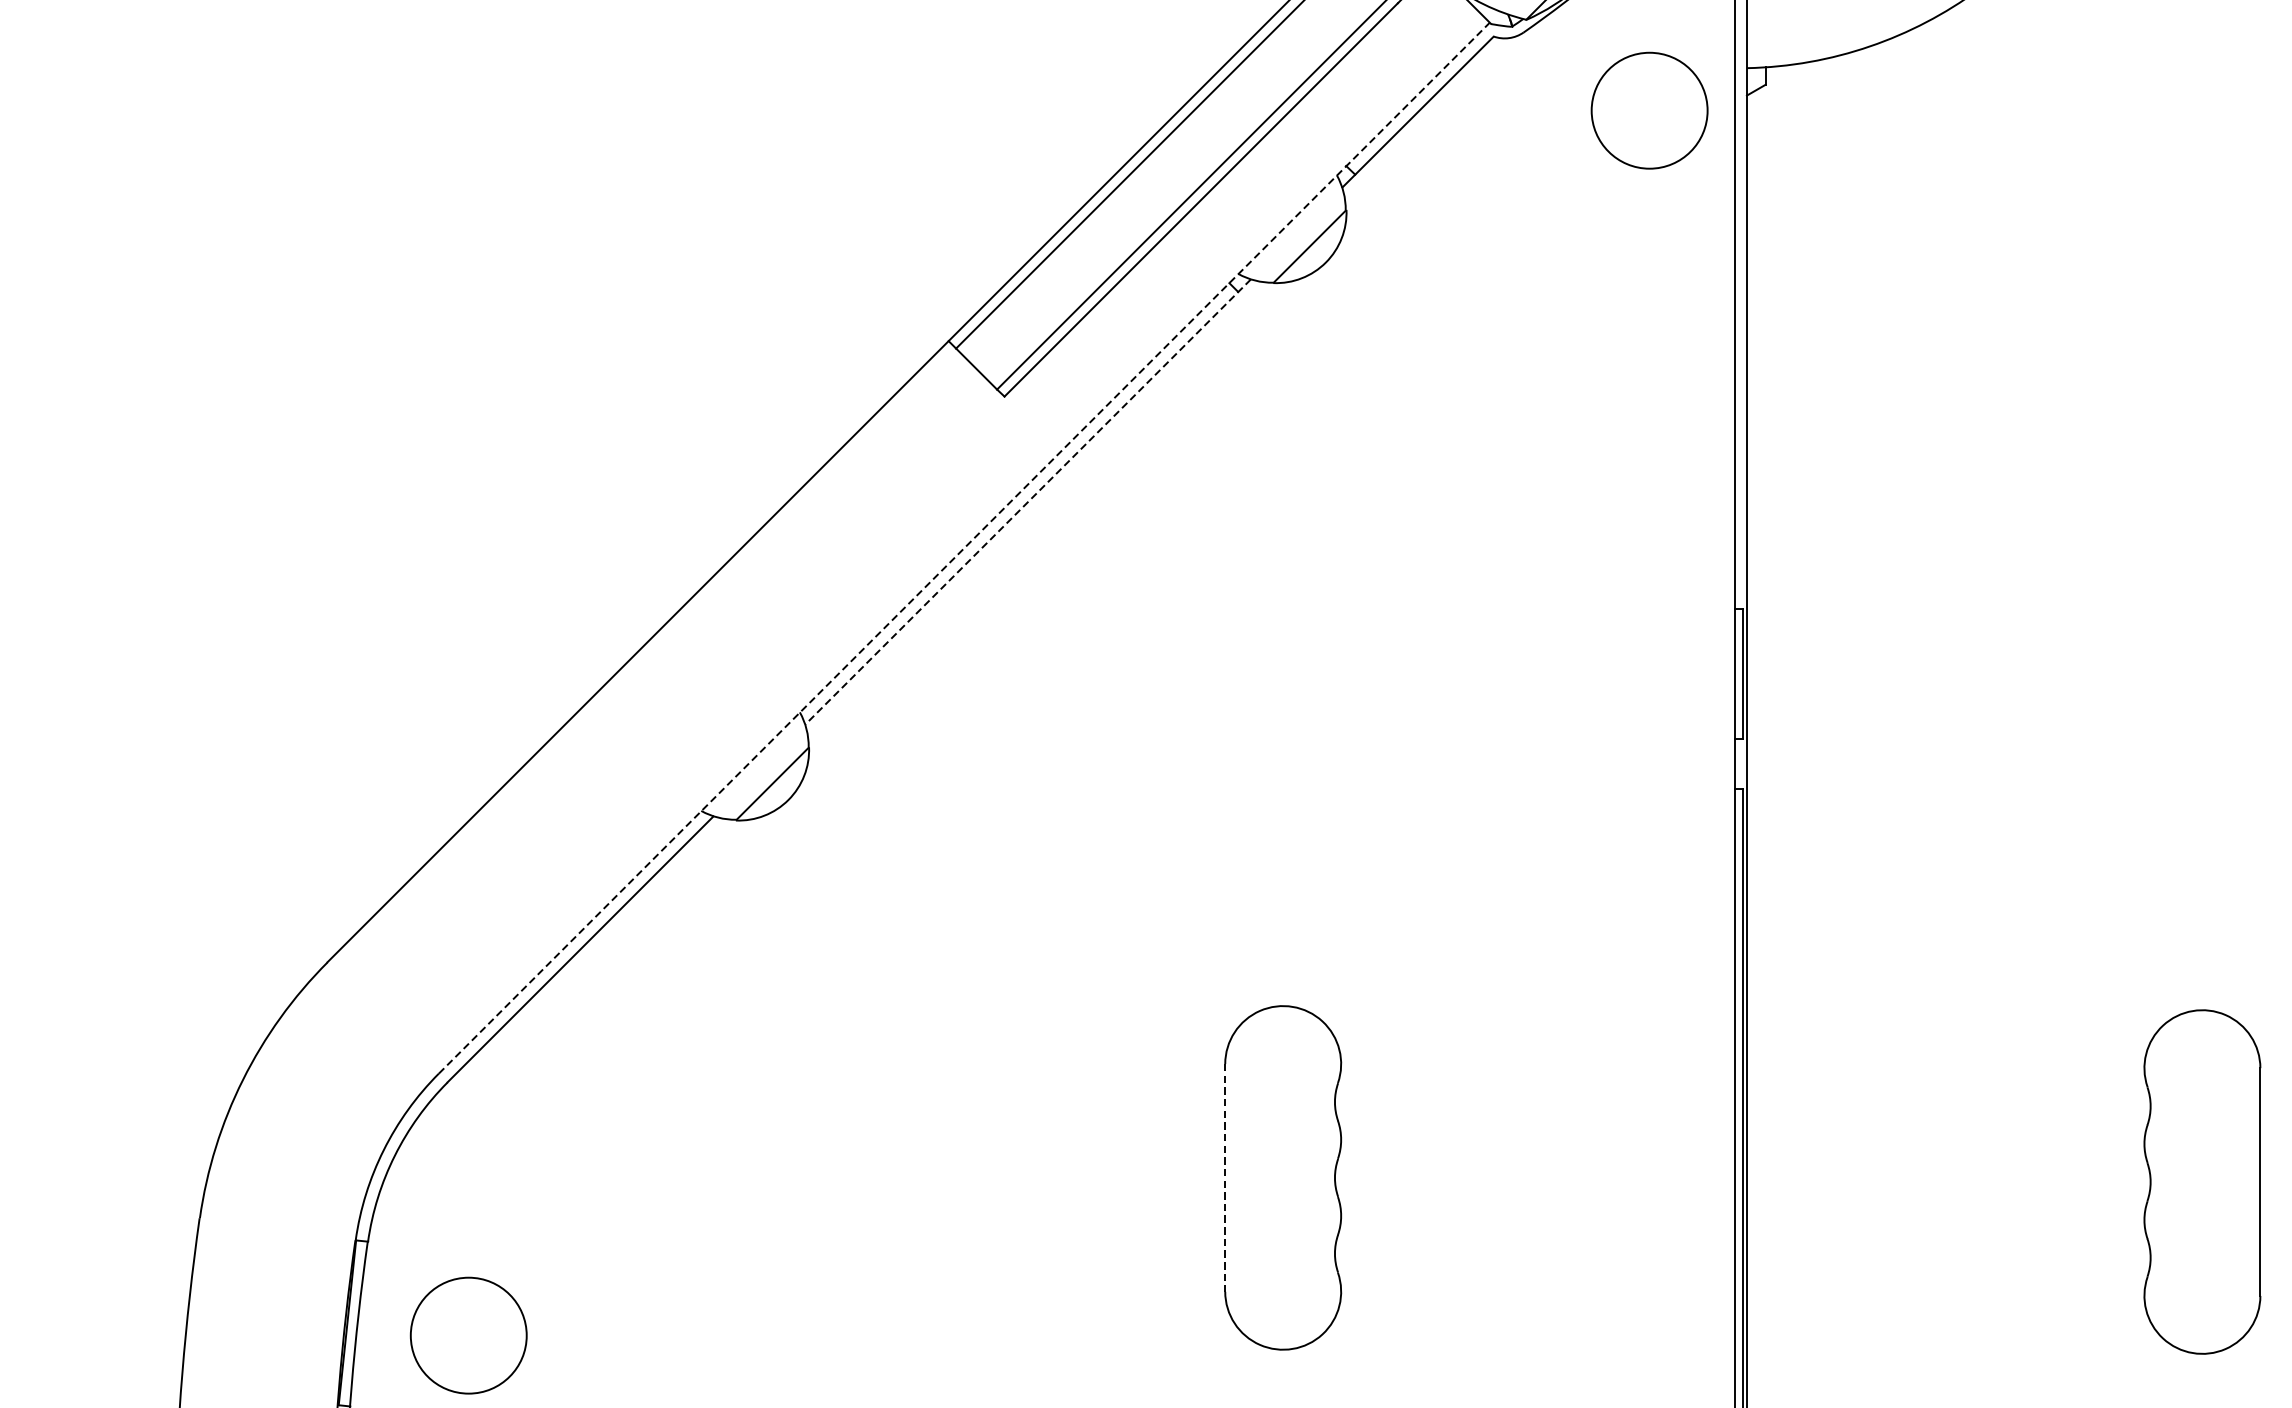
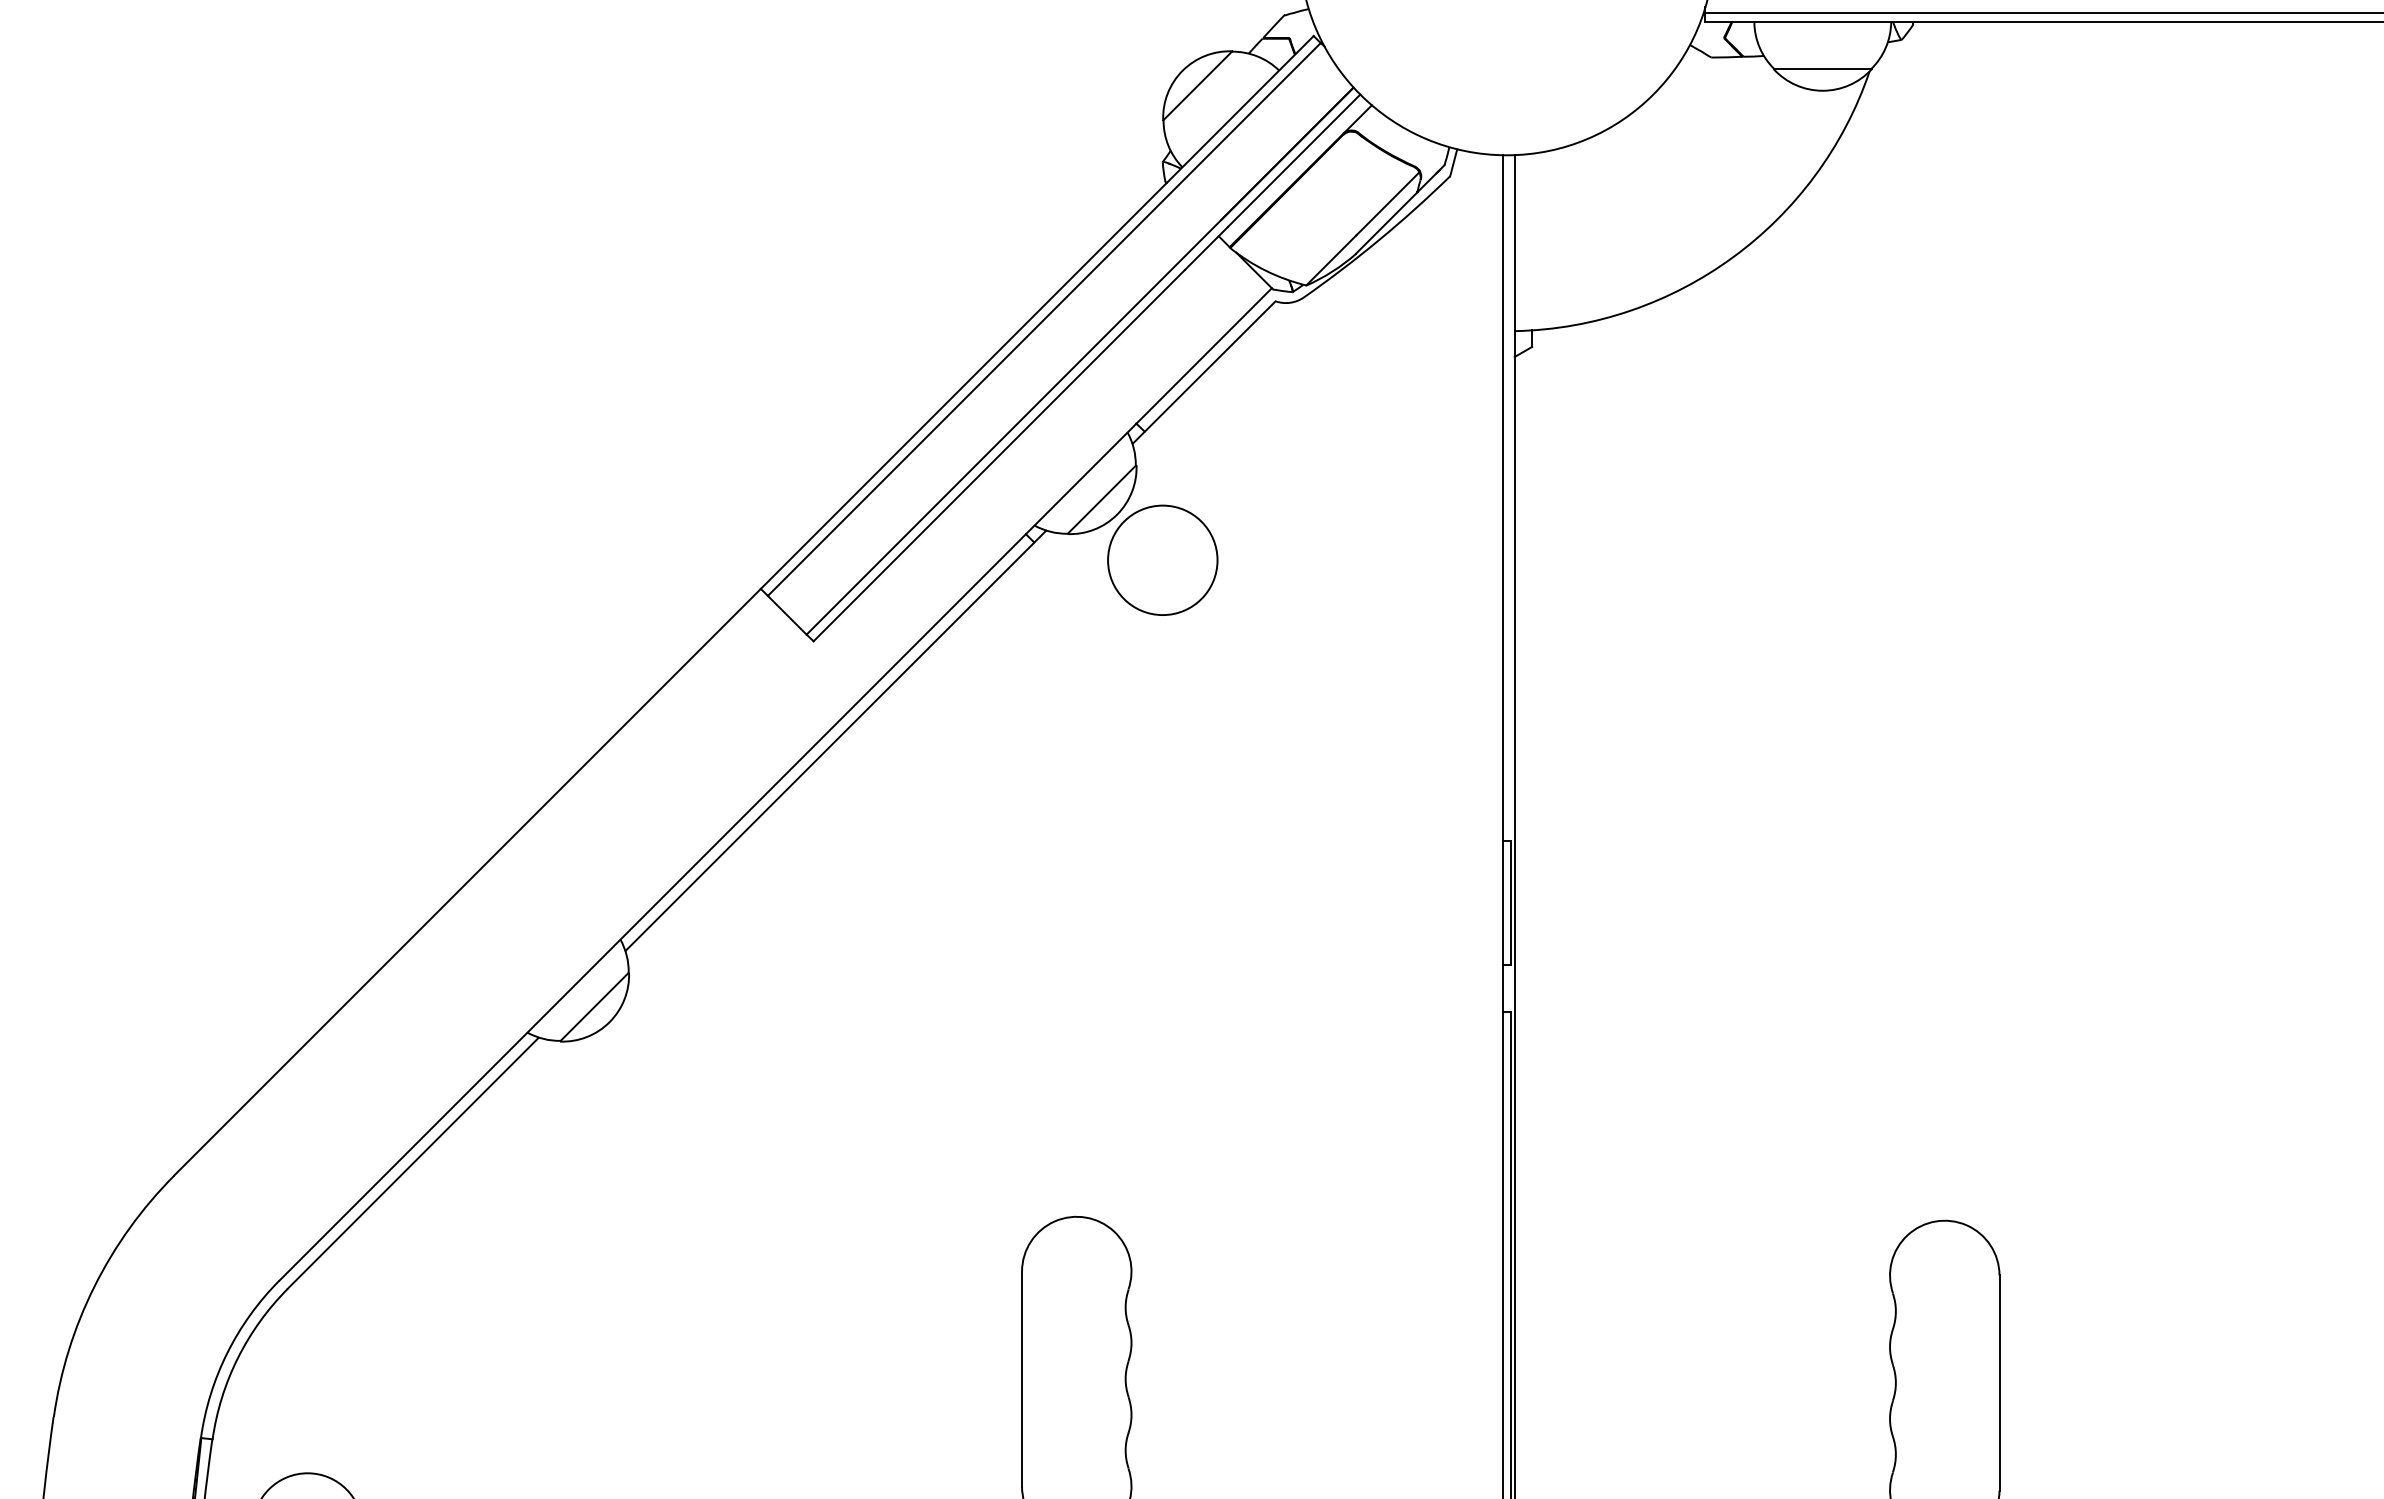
circle: (1649, 109) -> (1162, 559), moved
line: (1027, 502) -> (835, 741), dashed -> solid
line: (964, 548) -> (775, 784), dashed -> solid
line: (1225, 1178) -> (1022, 1379), dashed -> solid

